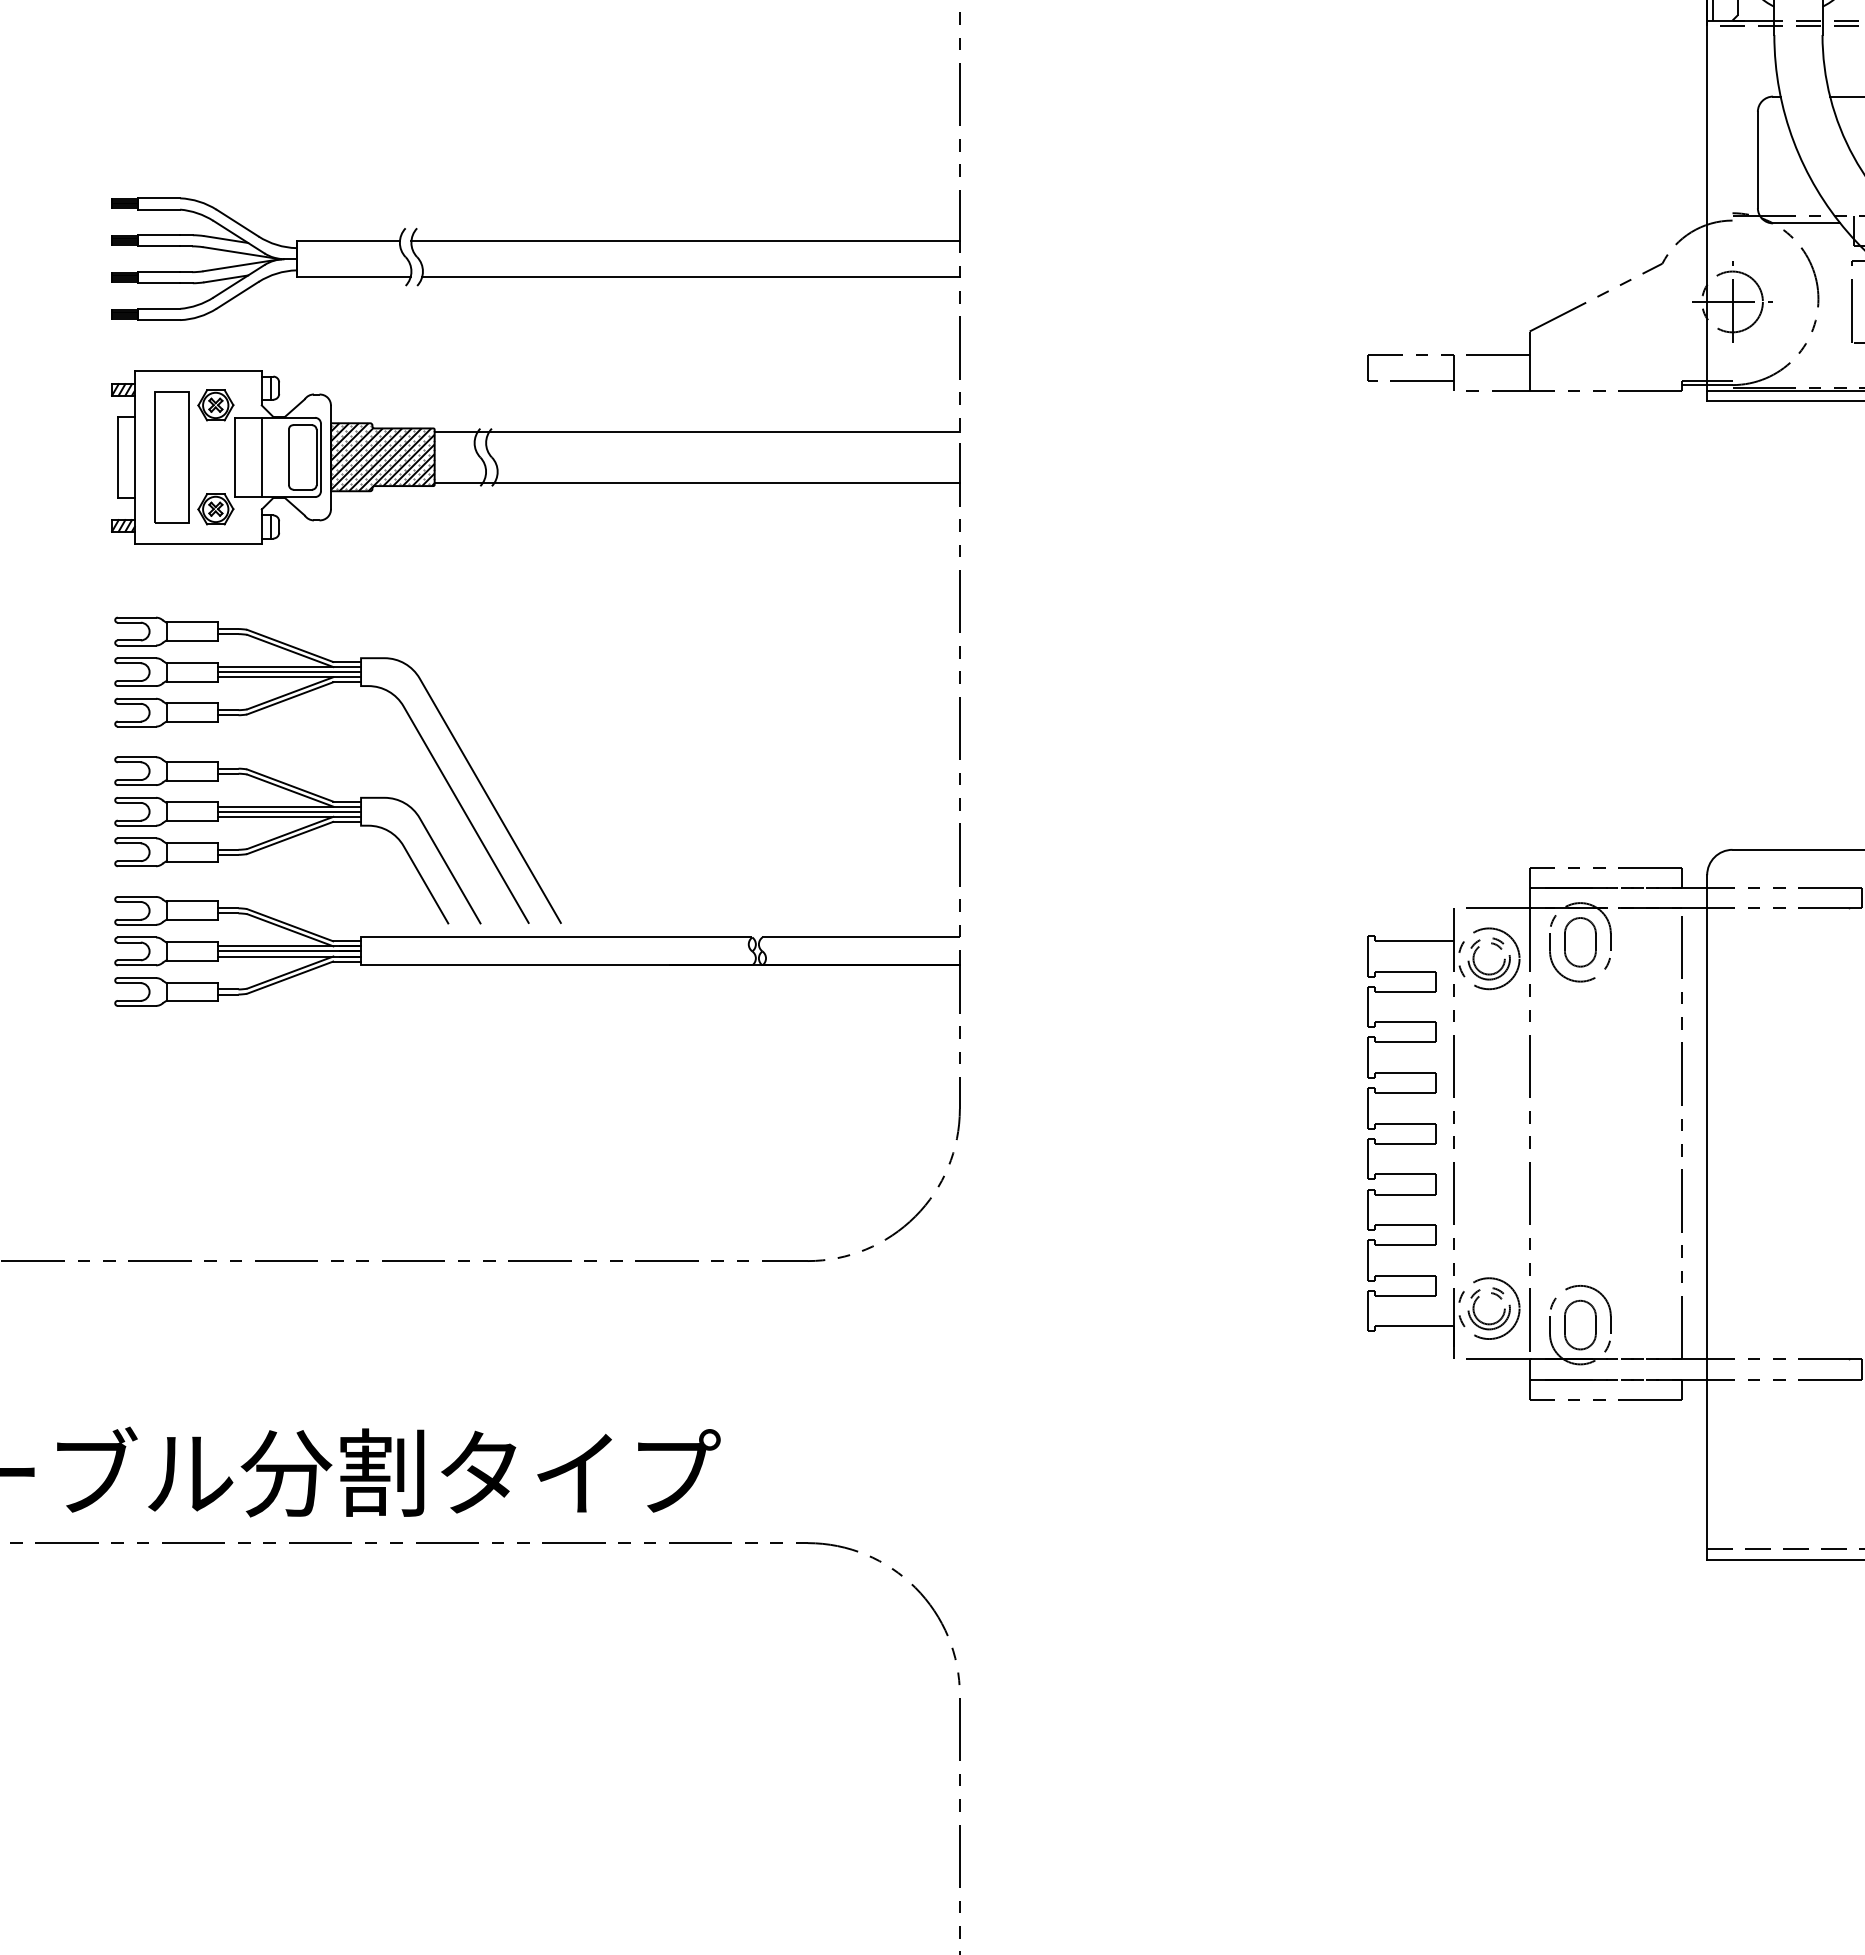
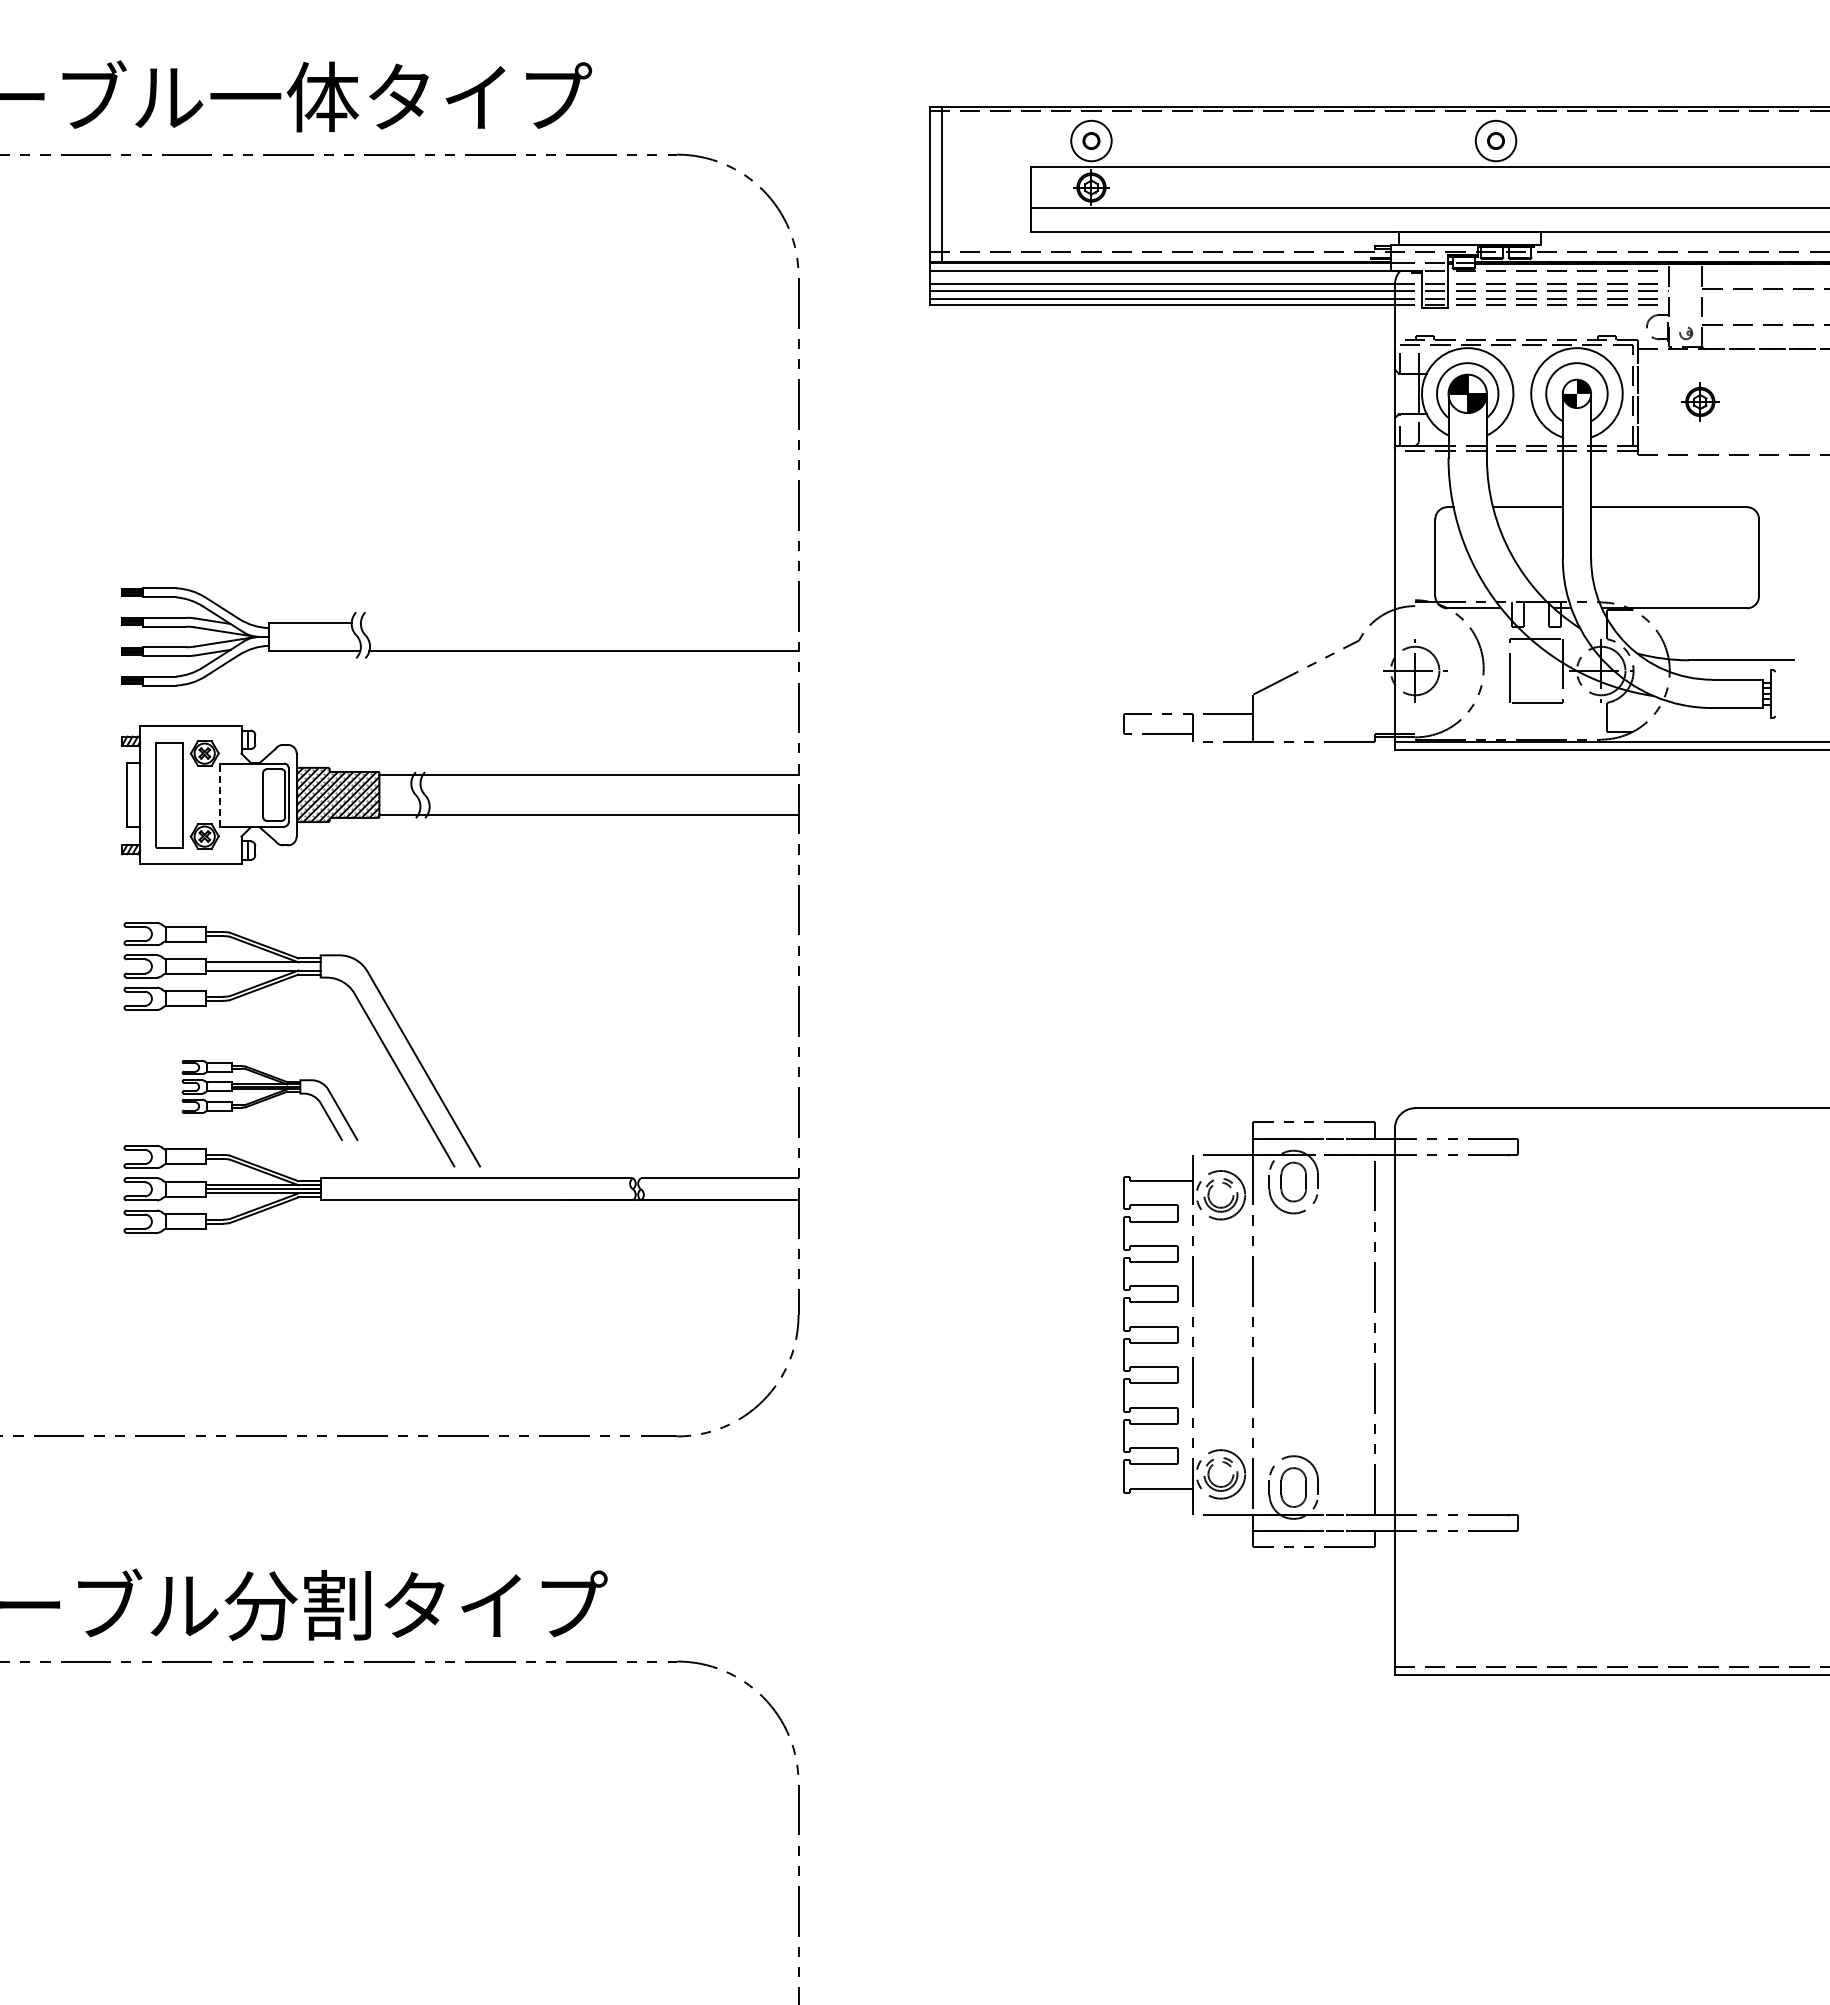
line: (685, 241) -> (579, 622), removed
line: (261, 456) -> (241, 794), removed
line: (235, 457) -> (220, 795), solid -> dashed
line: (289, 672) -> (263, 966), removed
part: (296, 840) -> (269, 1100), size x0.6

